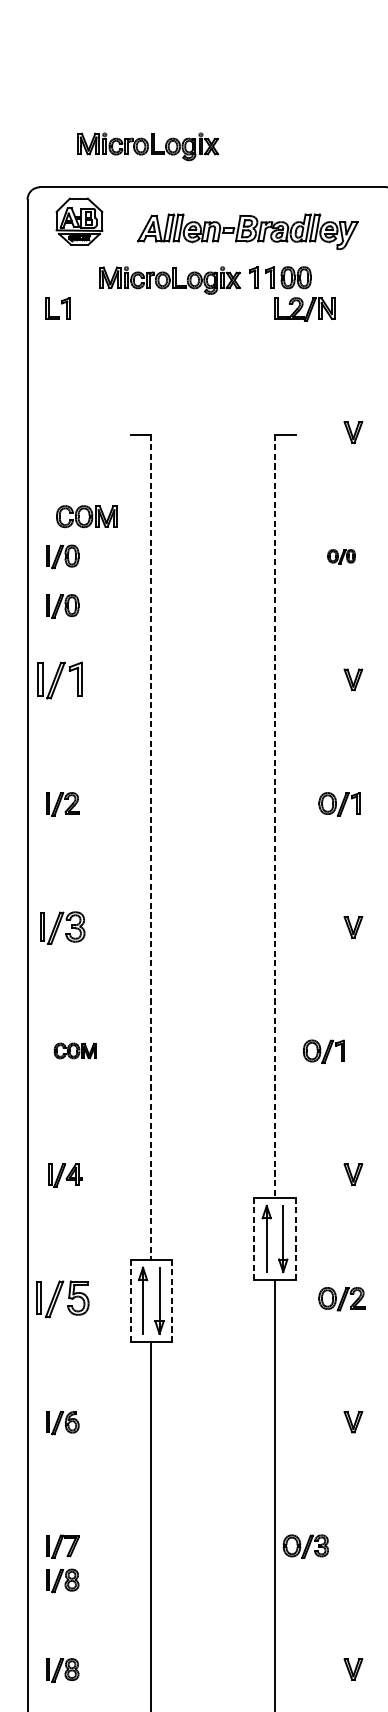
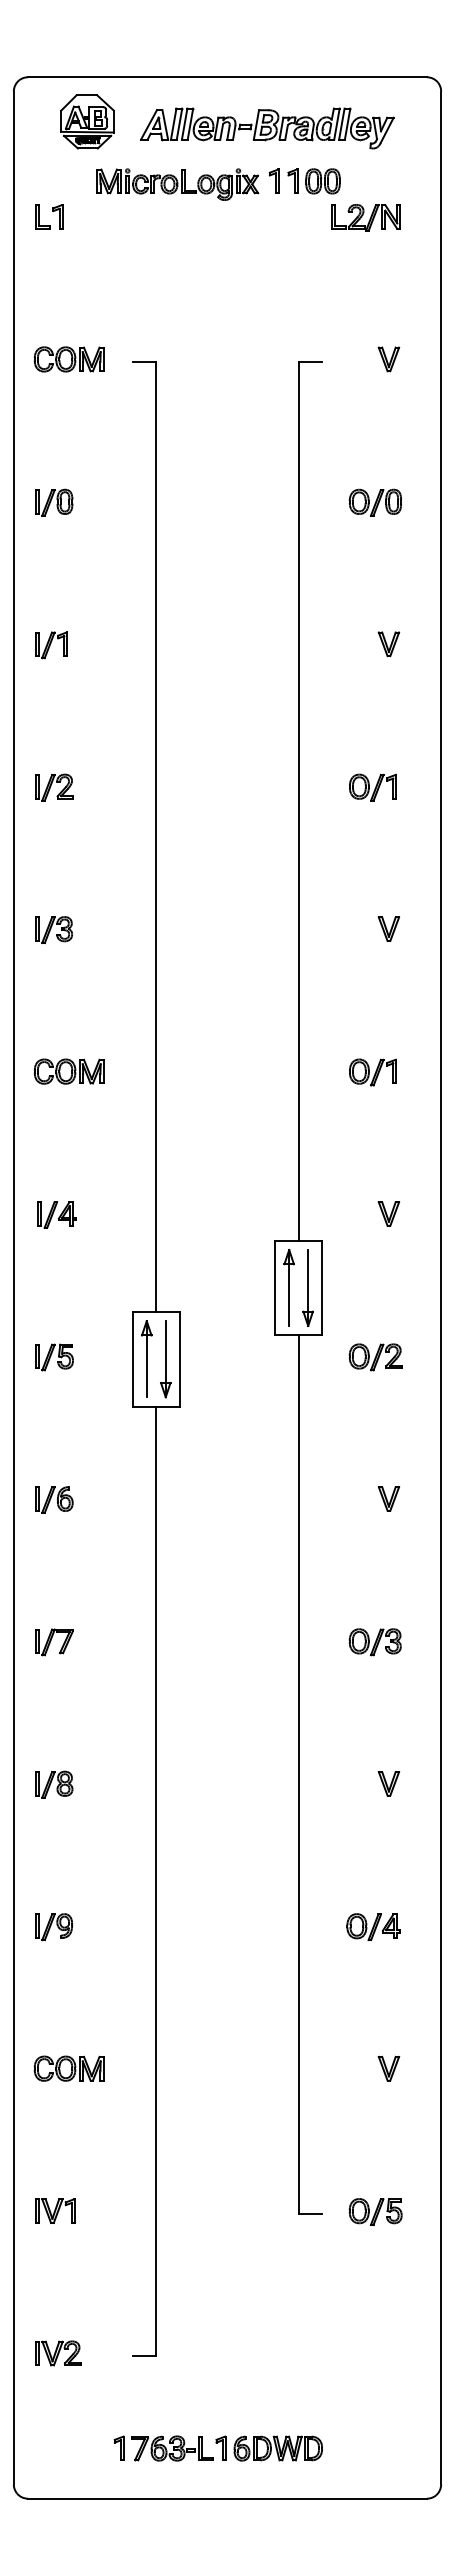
part: (148, 146) -> (152, 30), removed
part: (79, 221) -> (87, 121), moved
part: (304, 309) -> (365, 217), moved
part: (86, 516) -> (68, 359), moved
part: (340, 556) -> (374, 502), size x1.67
part: (62, 606) -> (54, 559), removed
part: (60, 680) -> (51, 645), size x0.62
line: (274, 816) -> (298, 801), dashed -> solid
line: (151, 846) -> (156, 836), dashed -> solid
part: (62, 927) -> (53, 929), size x0.71
part: (75, 1050) -> (68, 1071), size x1.43
part: (323, 1051) -> (372, 1072), moved
line: (253, 1238) -> (274, 1287), dashed -> solid
line: (295, 1239) -> (322, 1288), dashed -> solid
part: (62, 1299) -> (54, 1357), size x0.62
line: (130, 1300) -> (132, 1358), dashed -> solid
line: (172, 1301) -> (180, 1359), dashed -> solid
part: (305, 1546) -> (374, 1642), moved
part: (62, 1580) -> (54, 1681), removed

